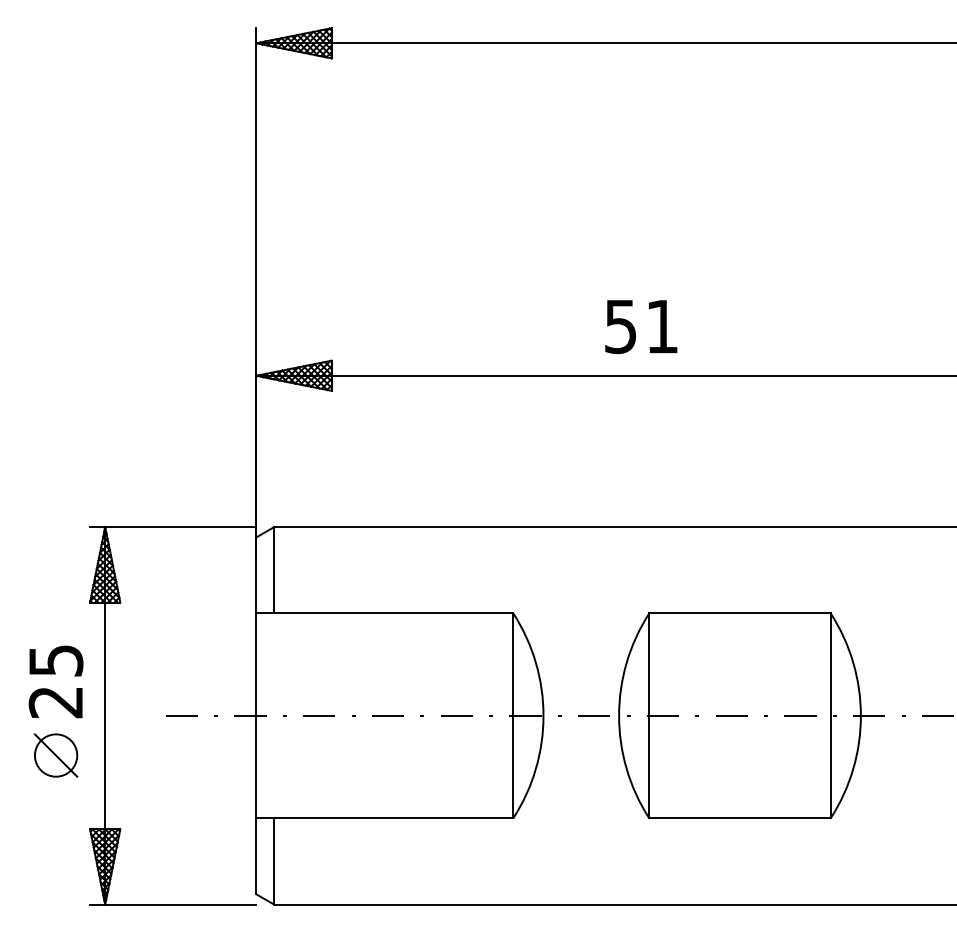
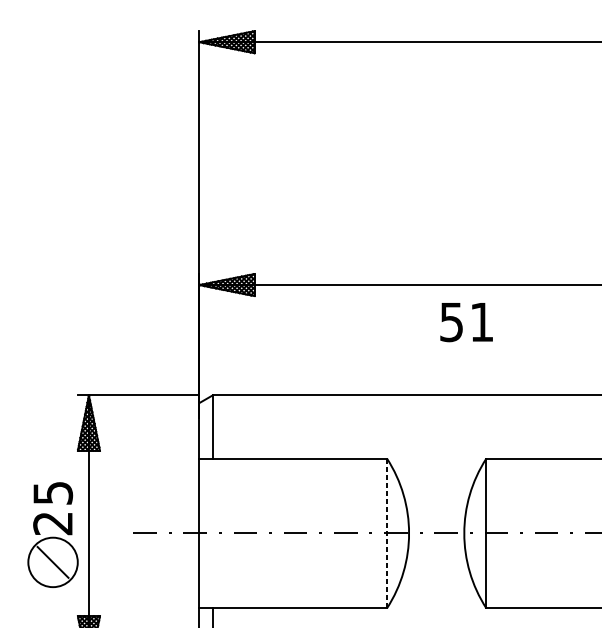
text: (641, 327) -> (466, 322), moved
line: (513, 715) -> (387, 533), solid -> dashed
circle: (55, 755) -> (52, 562), size x1.6

